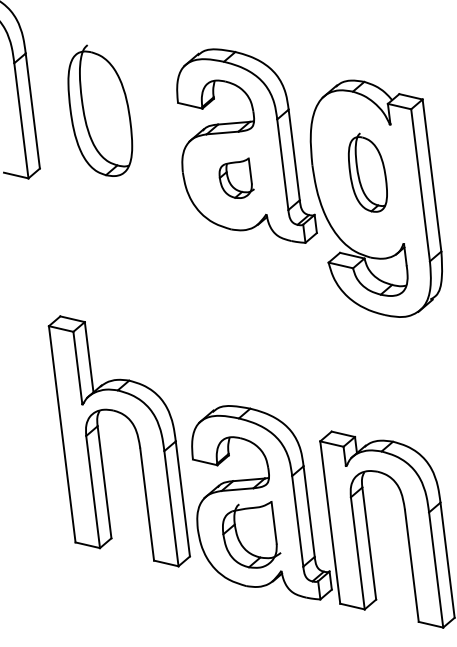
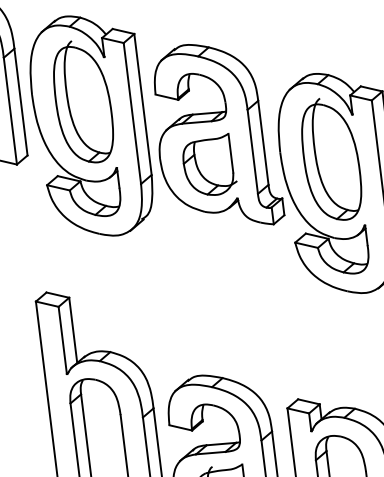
part: (108, 136) -> (91, 125), added
part: (367, 172) -> (331, 159), size x1.67
part: (236, 178) -> (209, 164), size x1.67

